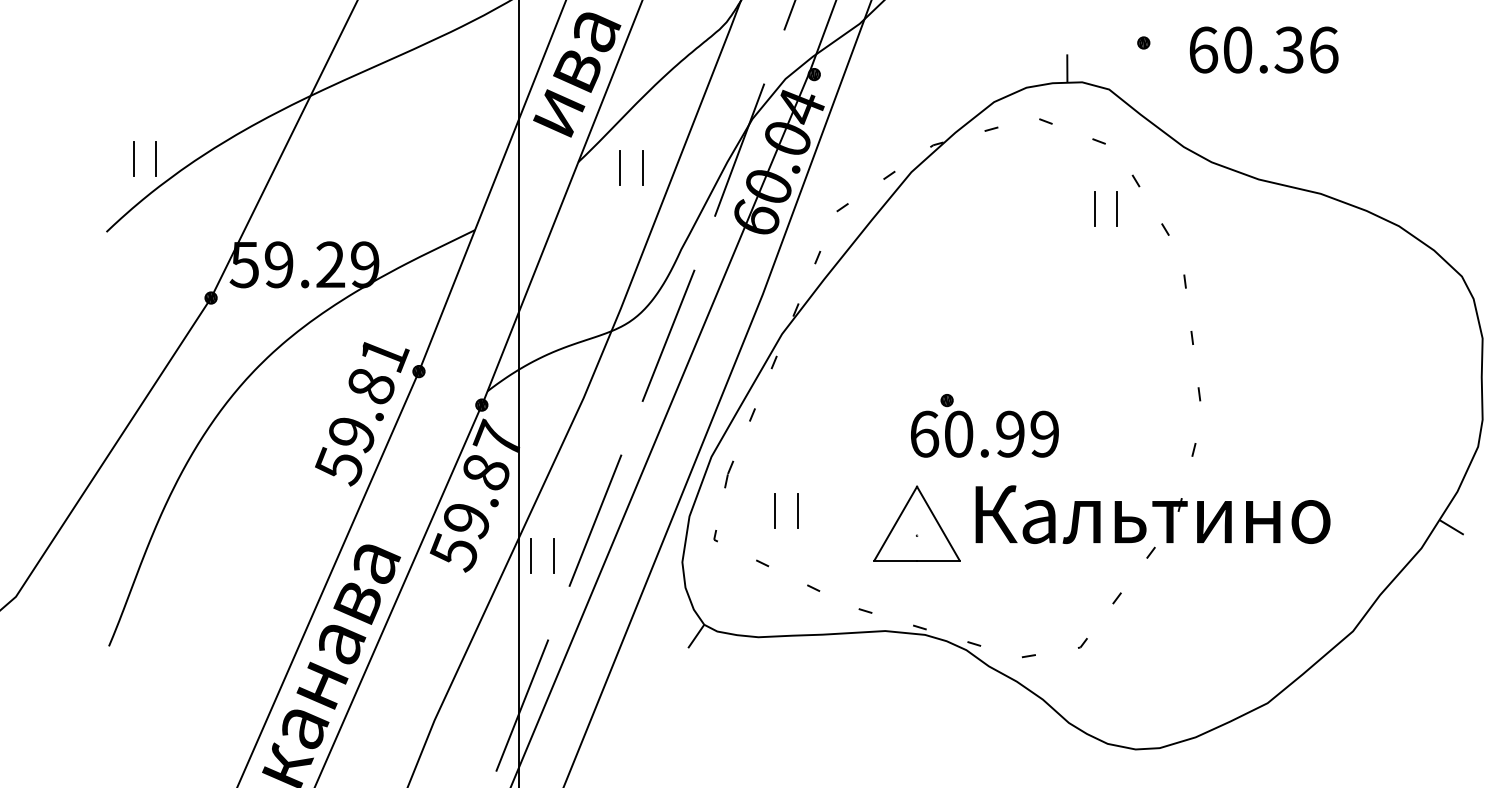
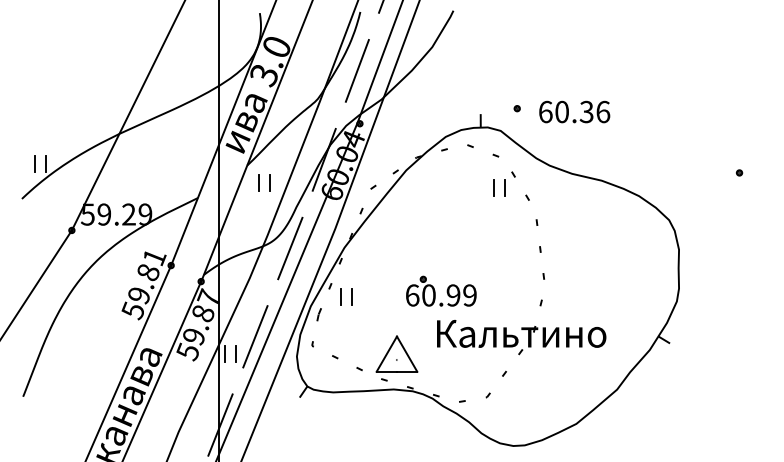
part: (631, 166) -> (264, 182), moved
part: (786, 509) -> (346, 296), moved
part: (916, 522) -> (396, 353), moved

